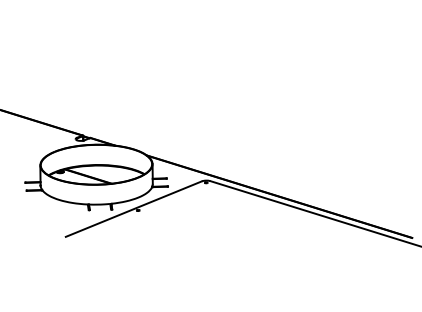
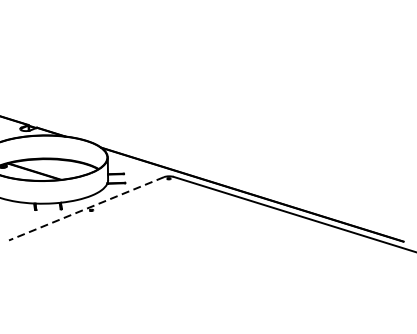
line: (133, 209) -> (86, 209), solid -> dashed

